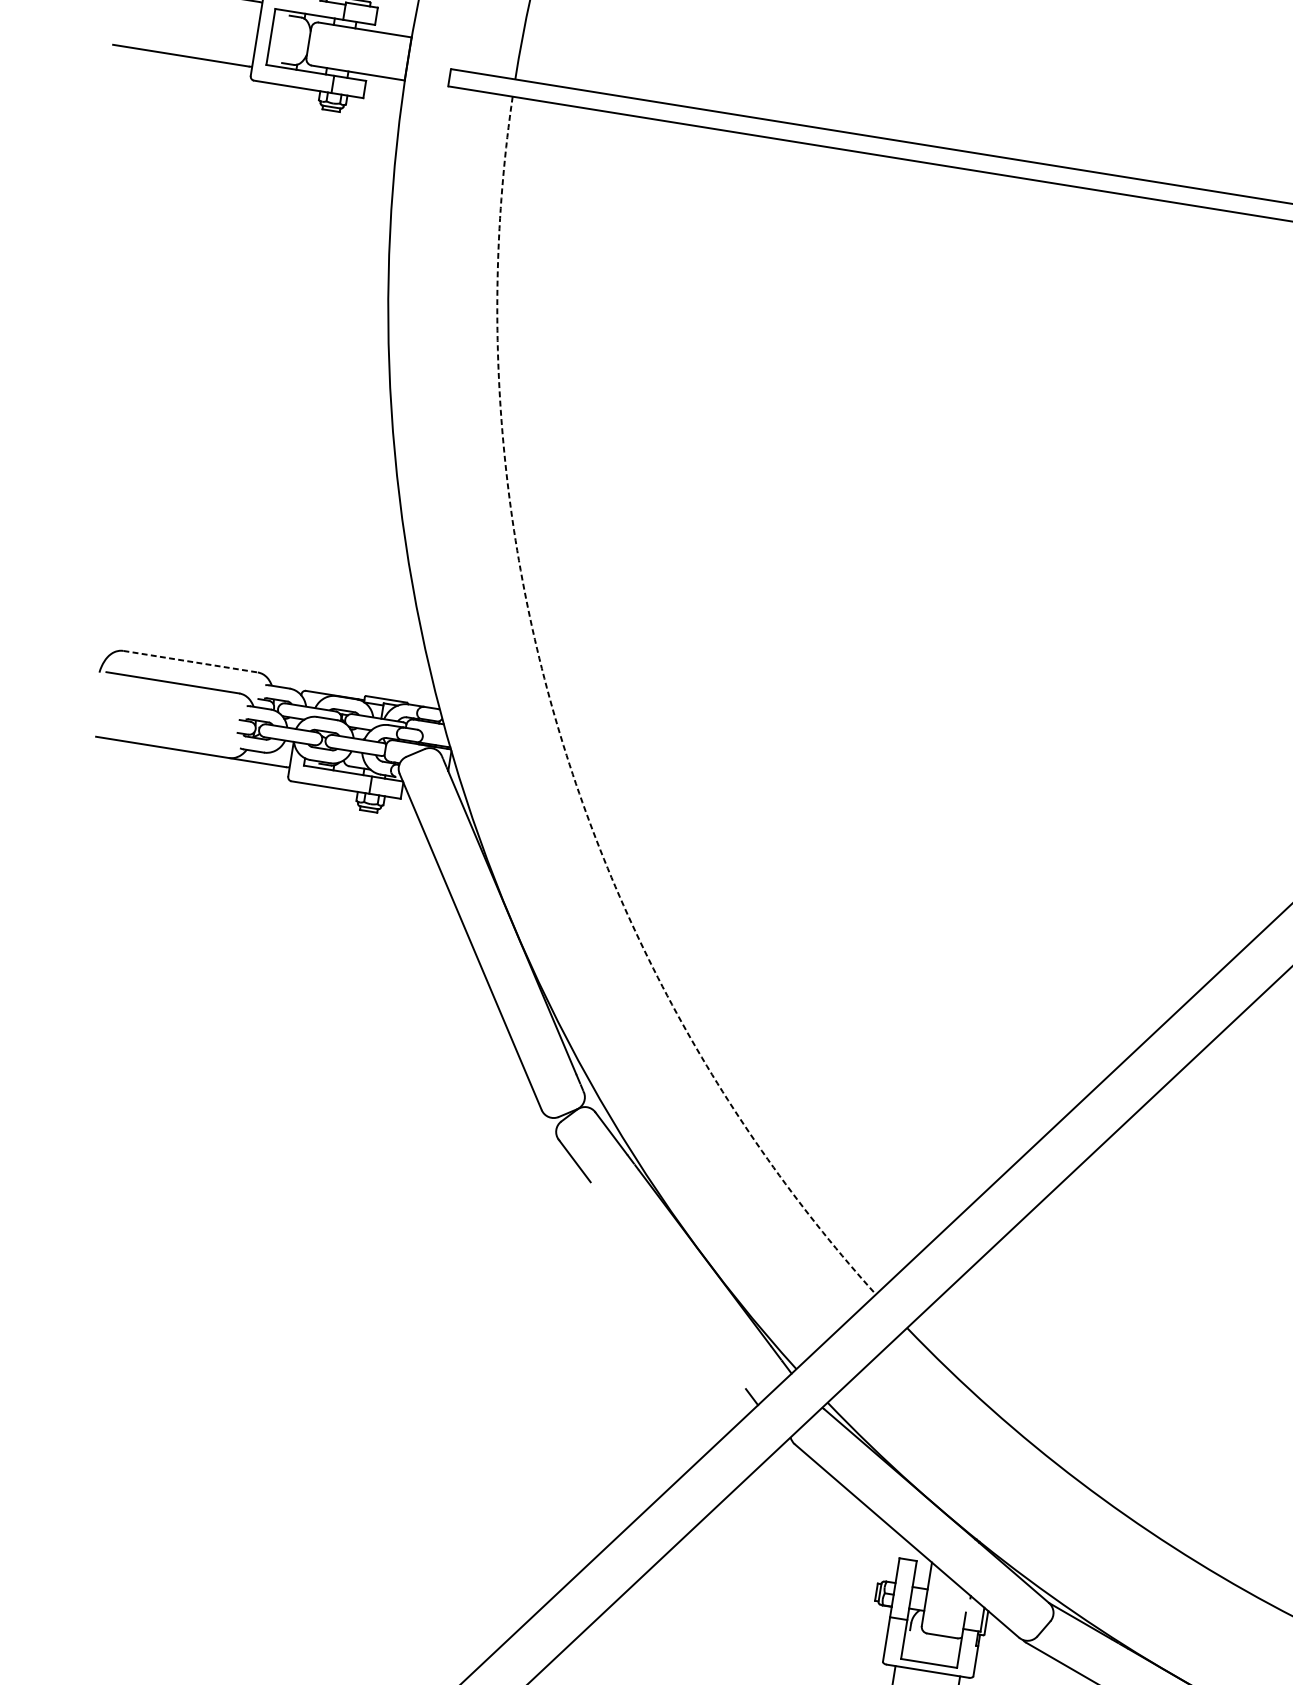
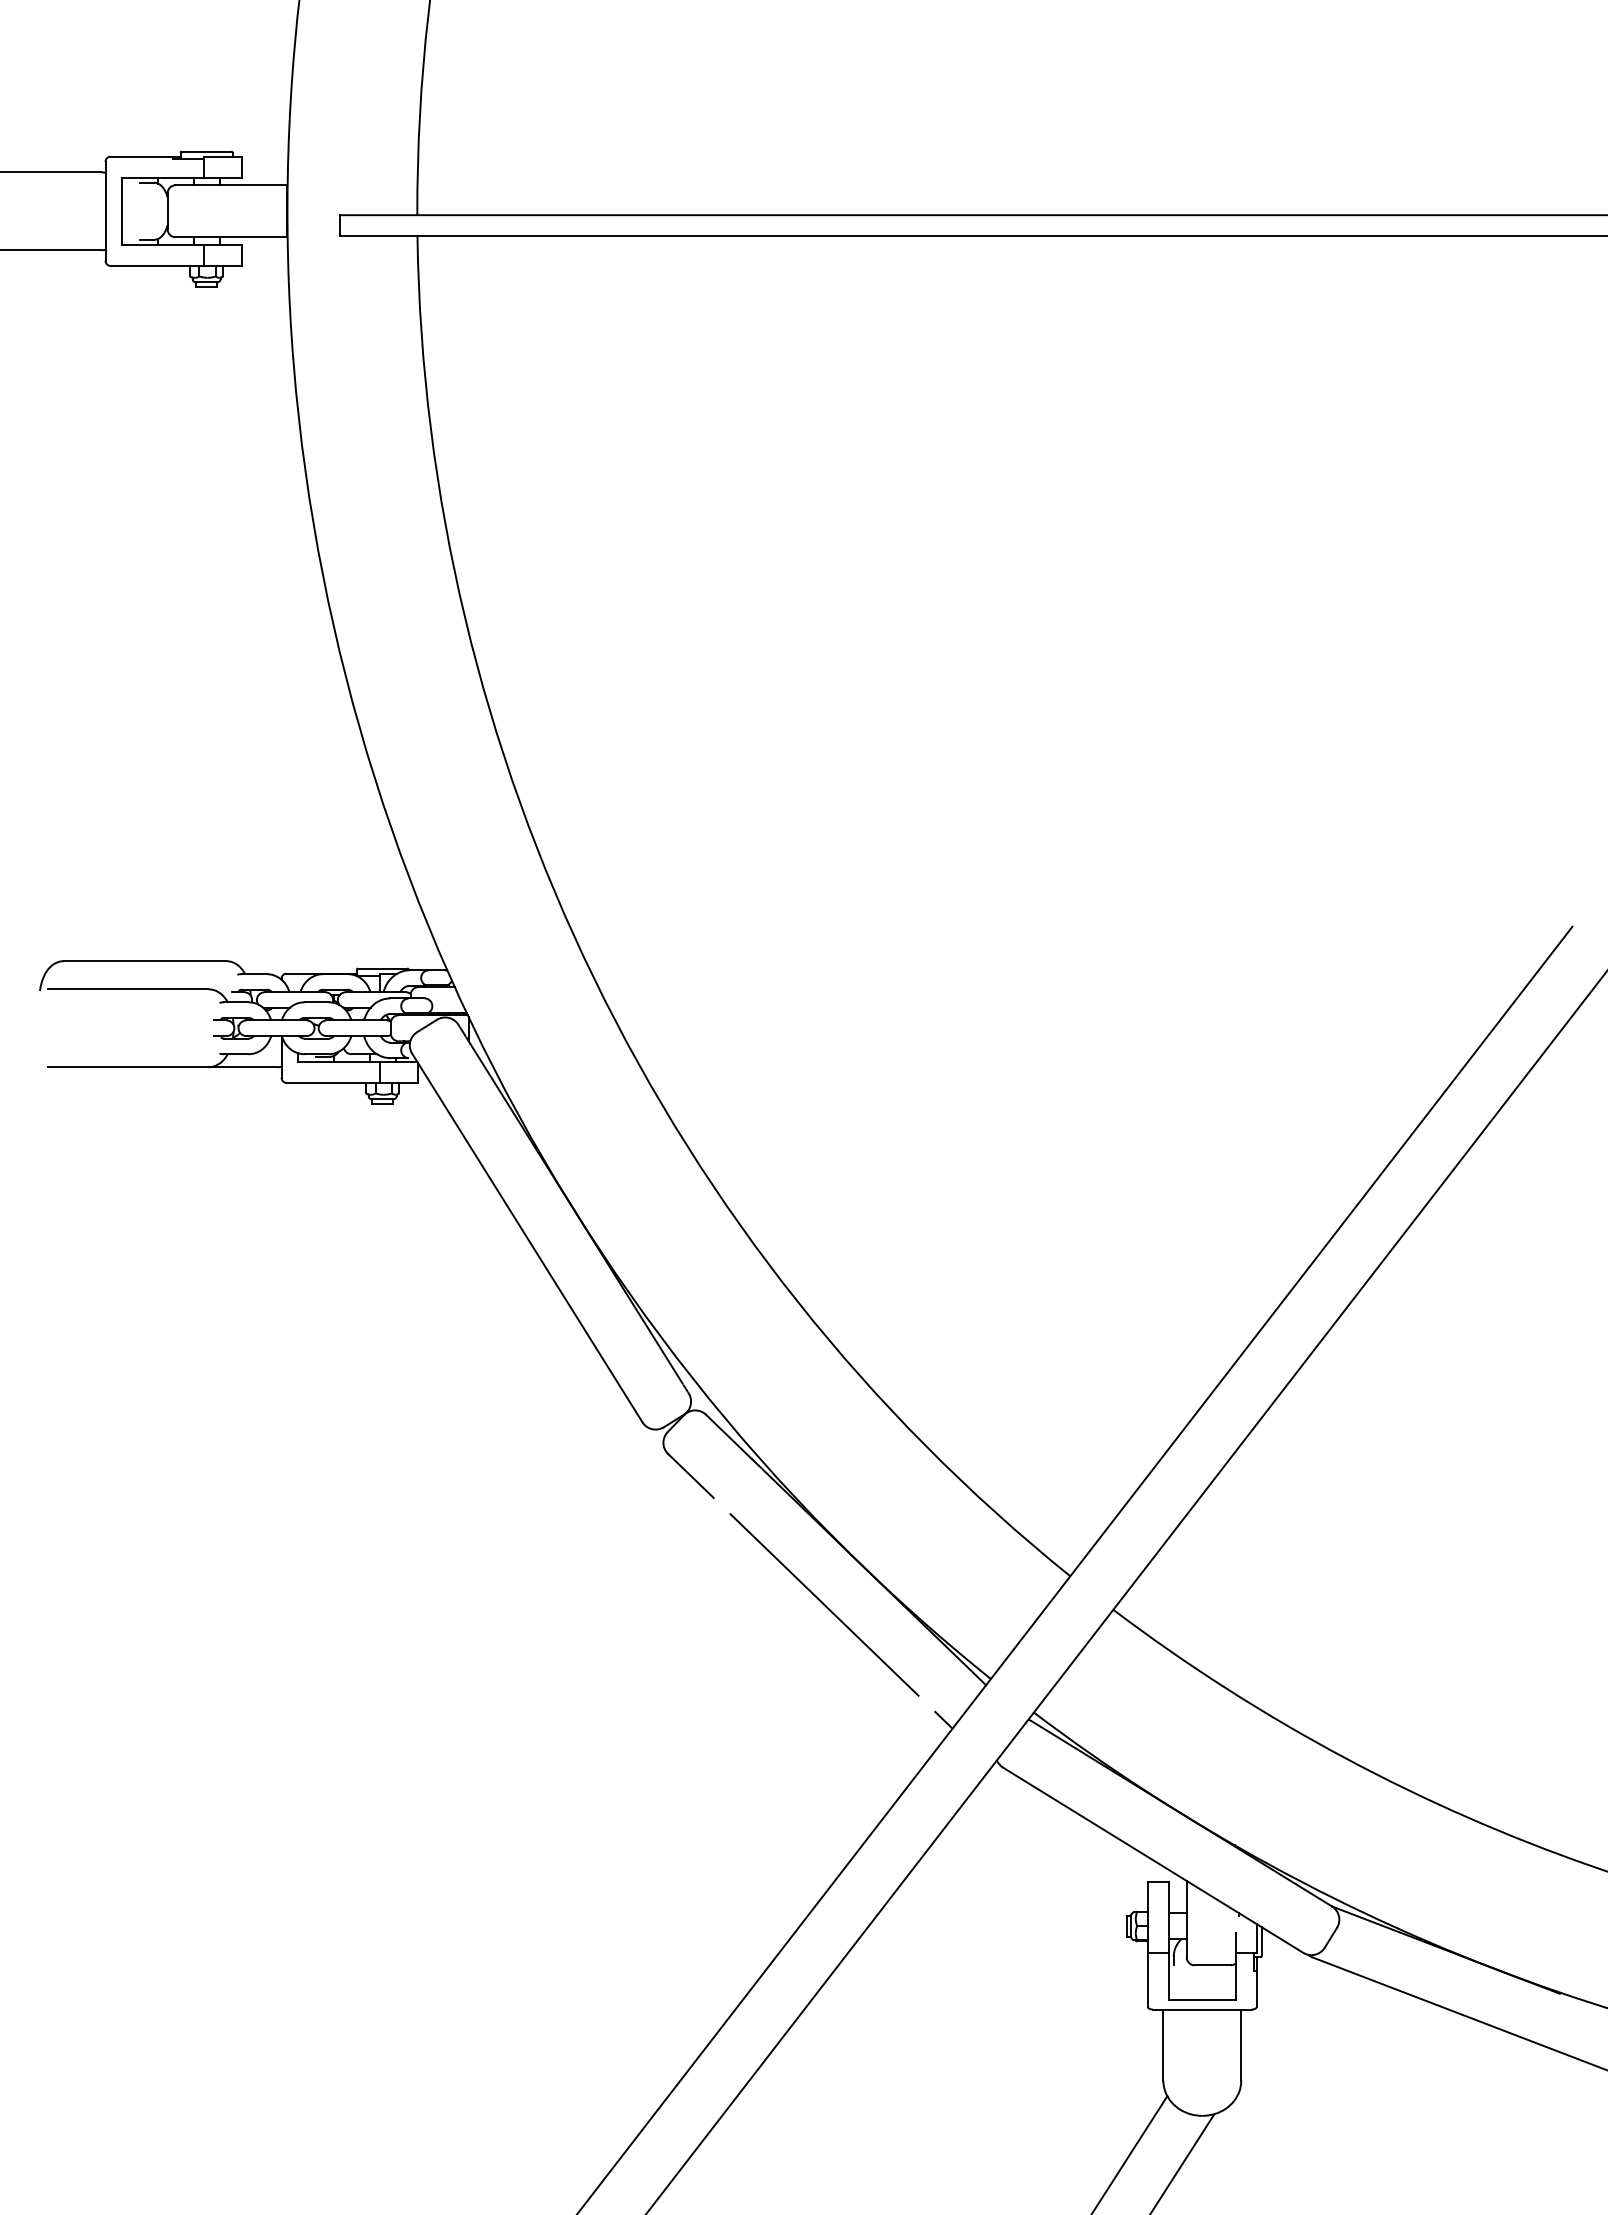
line: (190, 662) -> (145, 961), dashed -> solid
arc: (560, 735) -> (594, 978), dashed -> solid
line: (668, 1285) -> (824, 1604), added

